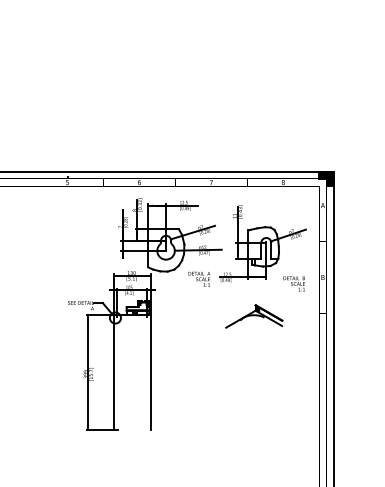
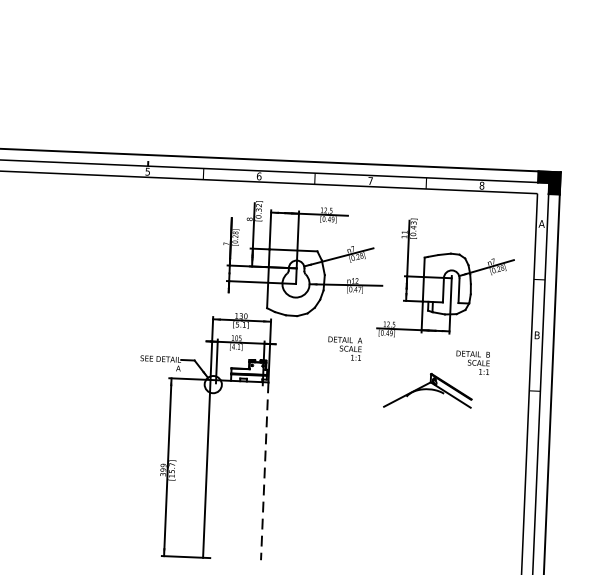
text: (199, 278) -> (345, 347), moved
text: (293, 283) -> (471, 362), moved
line: (150, 373) -> (263, 472), solid -> dashed

